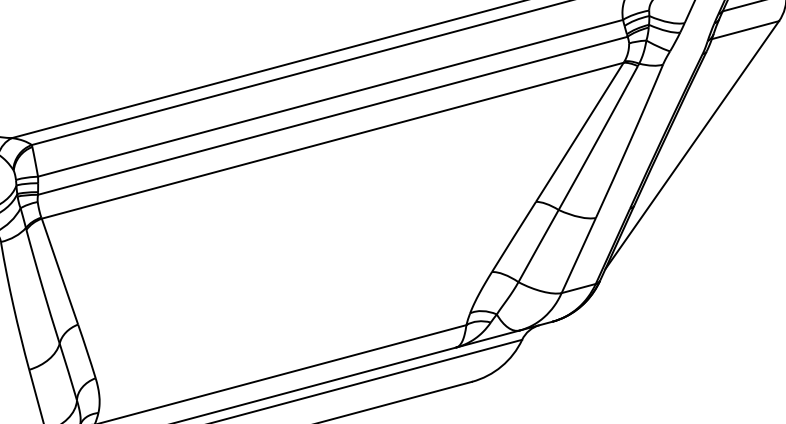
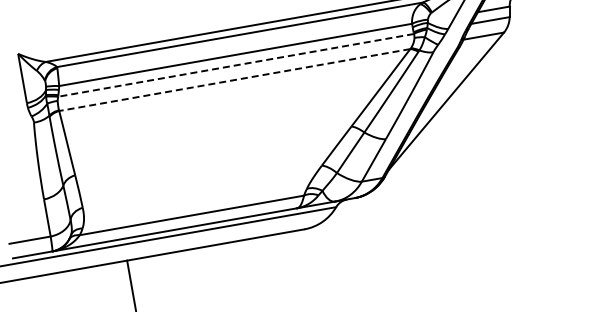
line: (333, 115) -> (236, 65), solid -> dashed
line: (332, 141) -> (234, 80), solid -> dashed

